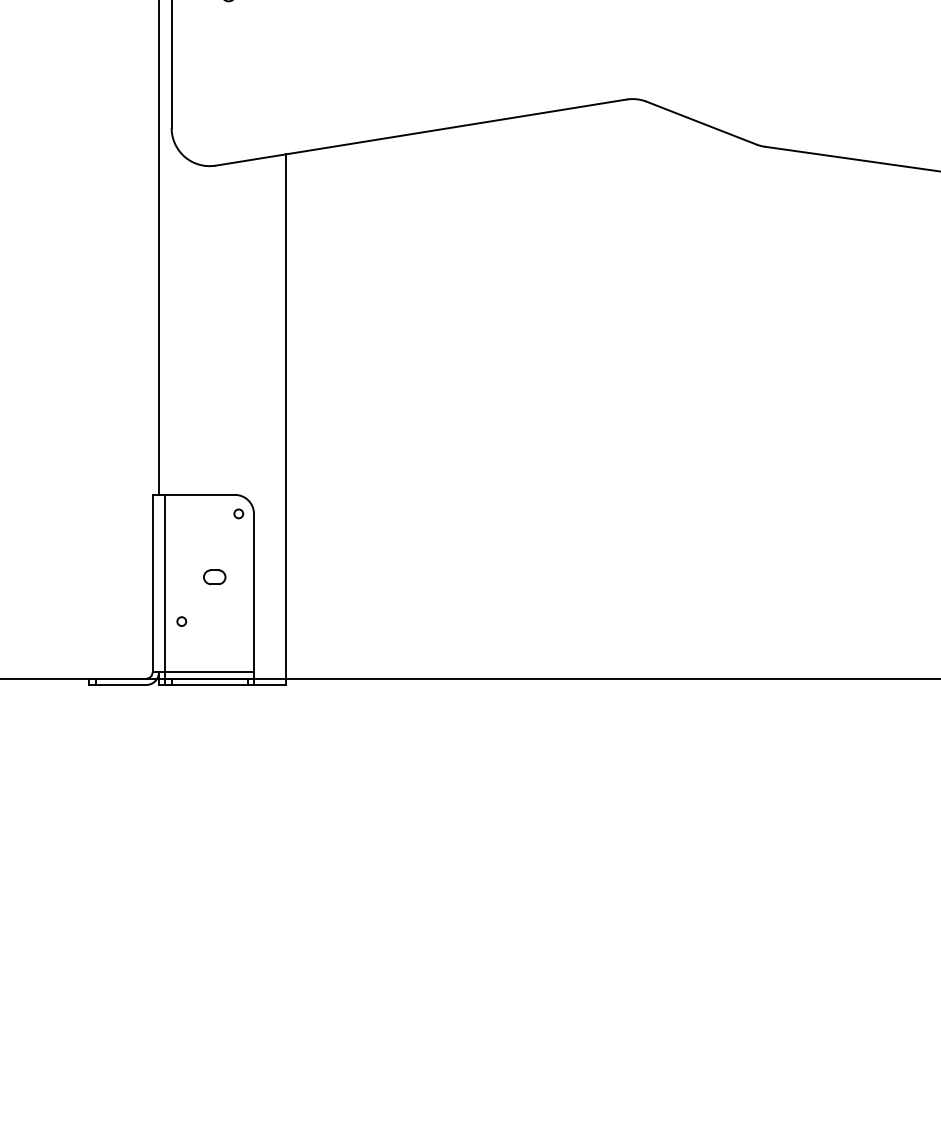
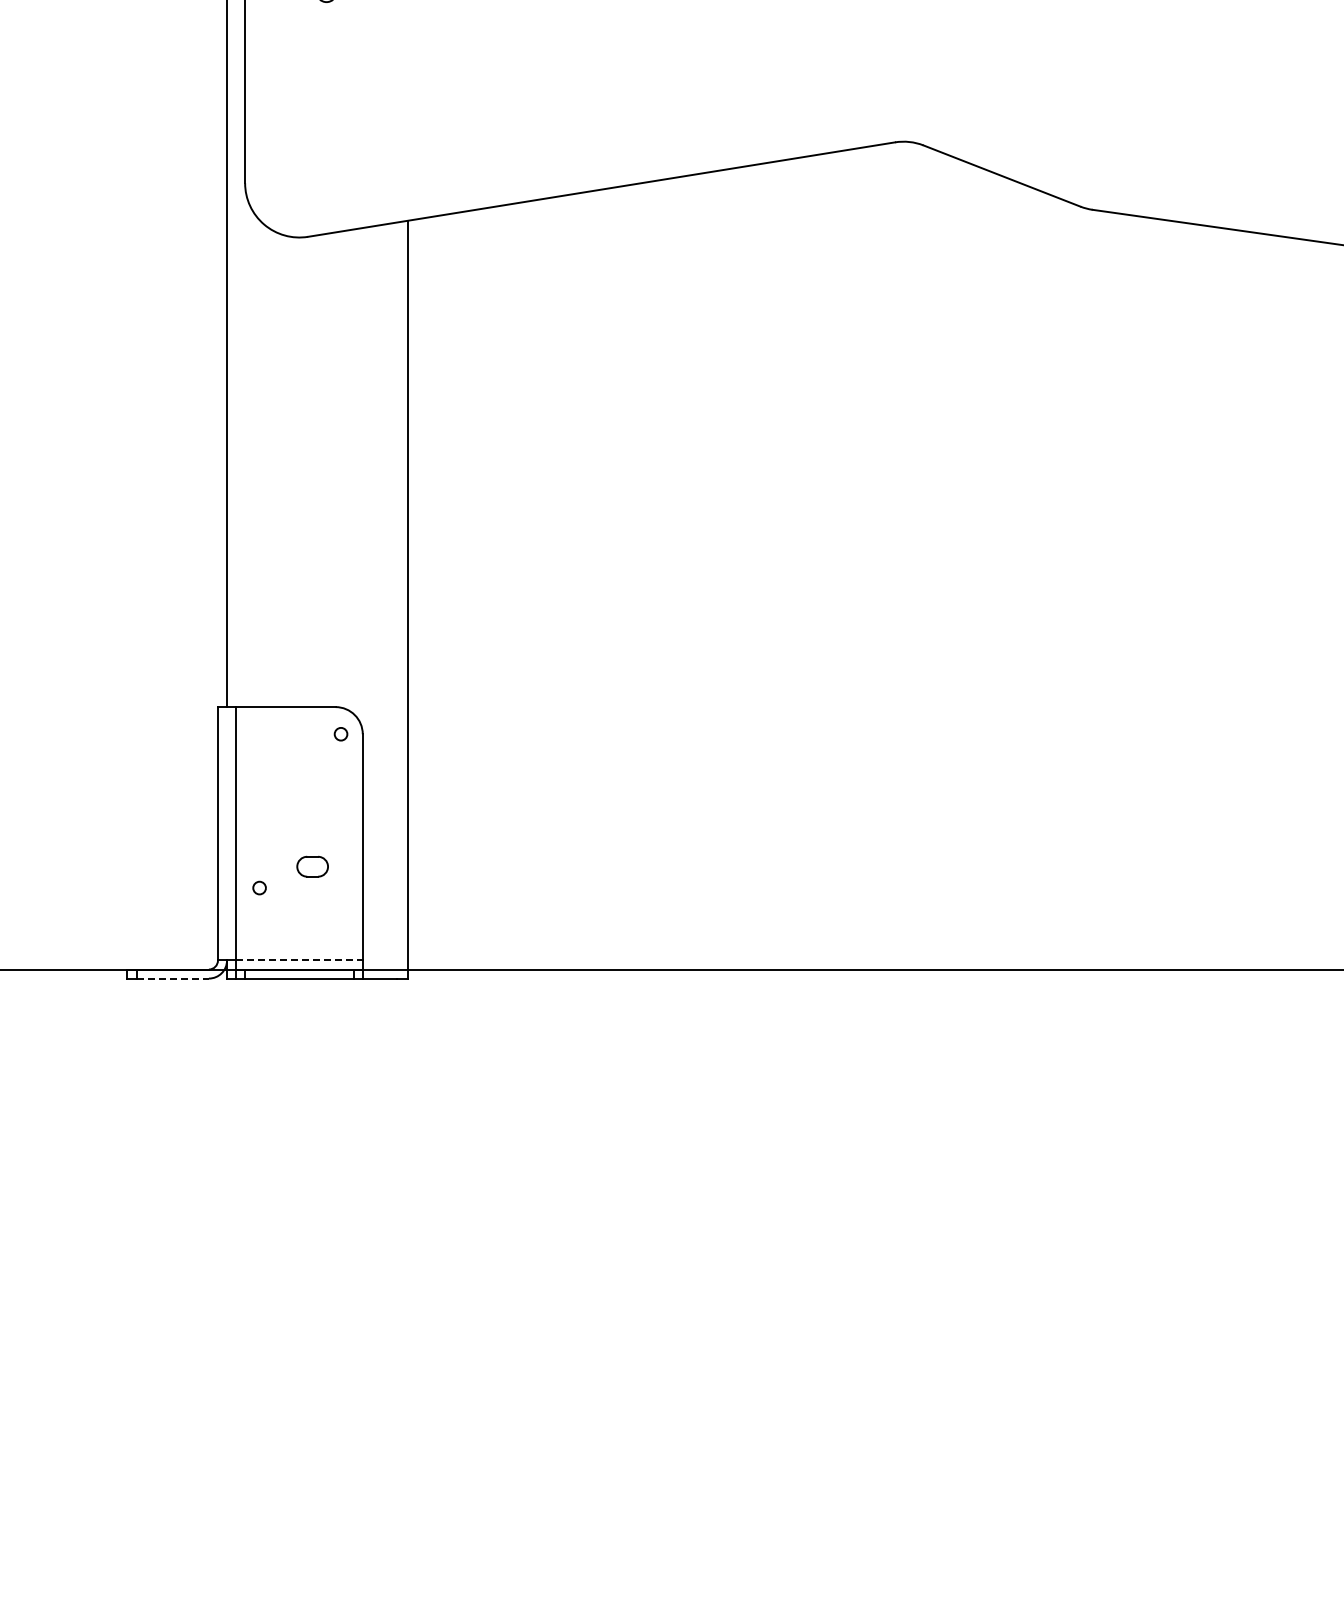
part: (214, 577) -> (312, 866), moved
line: (209, 672) -> (299, 960), solid -> dashed
line: (121, 684) -> (173, 978), solid -> dashed

